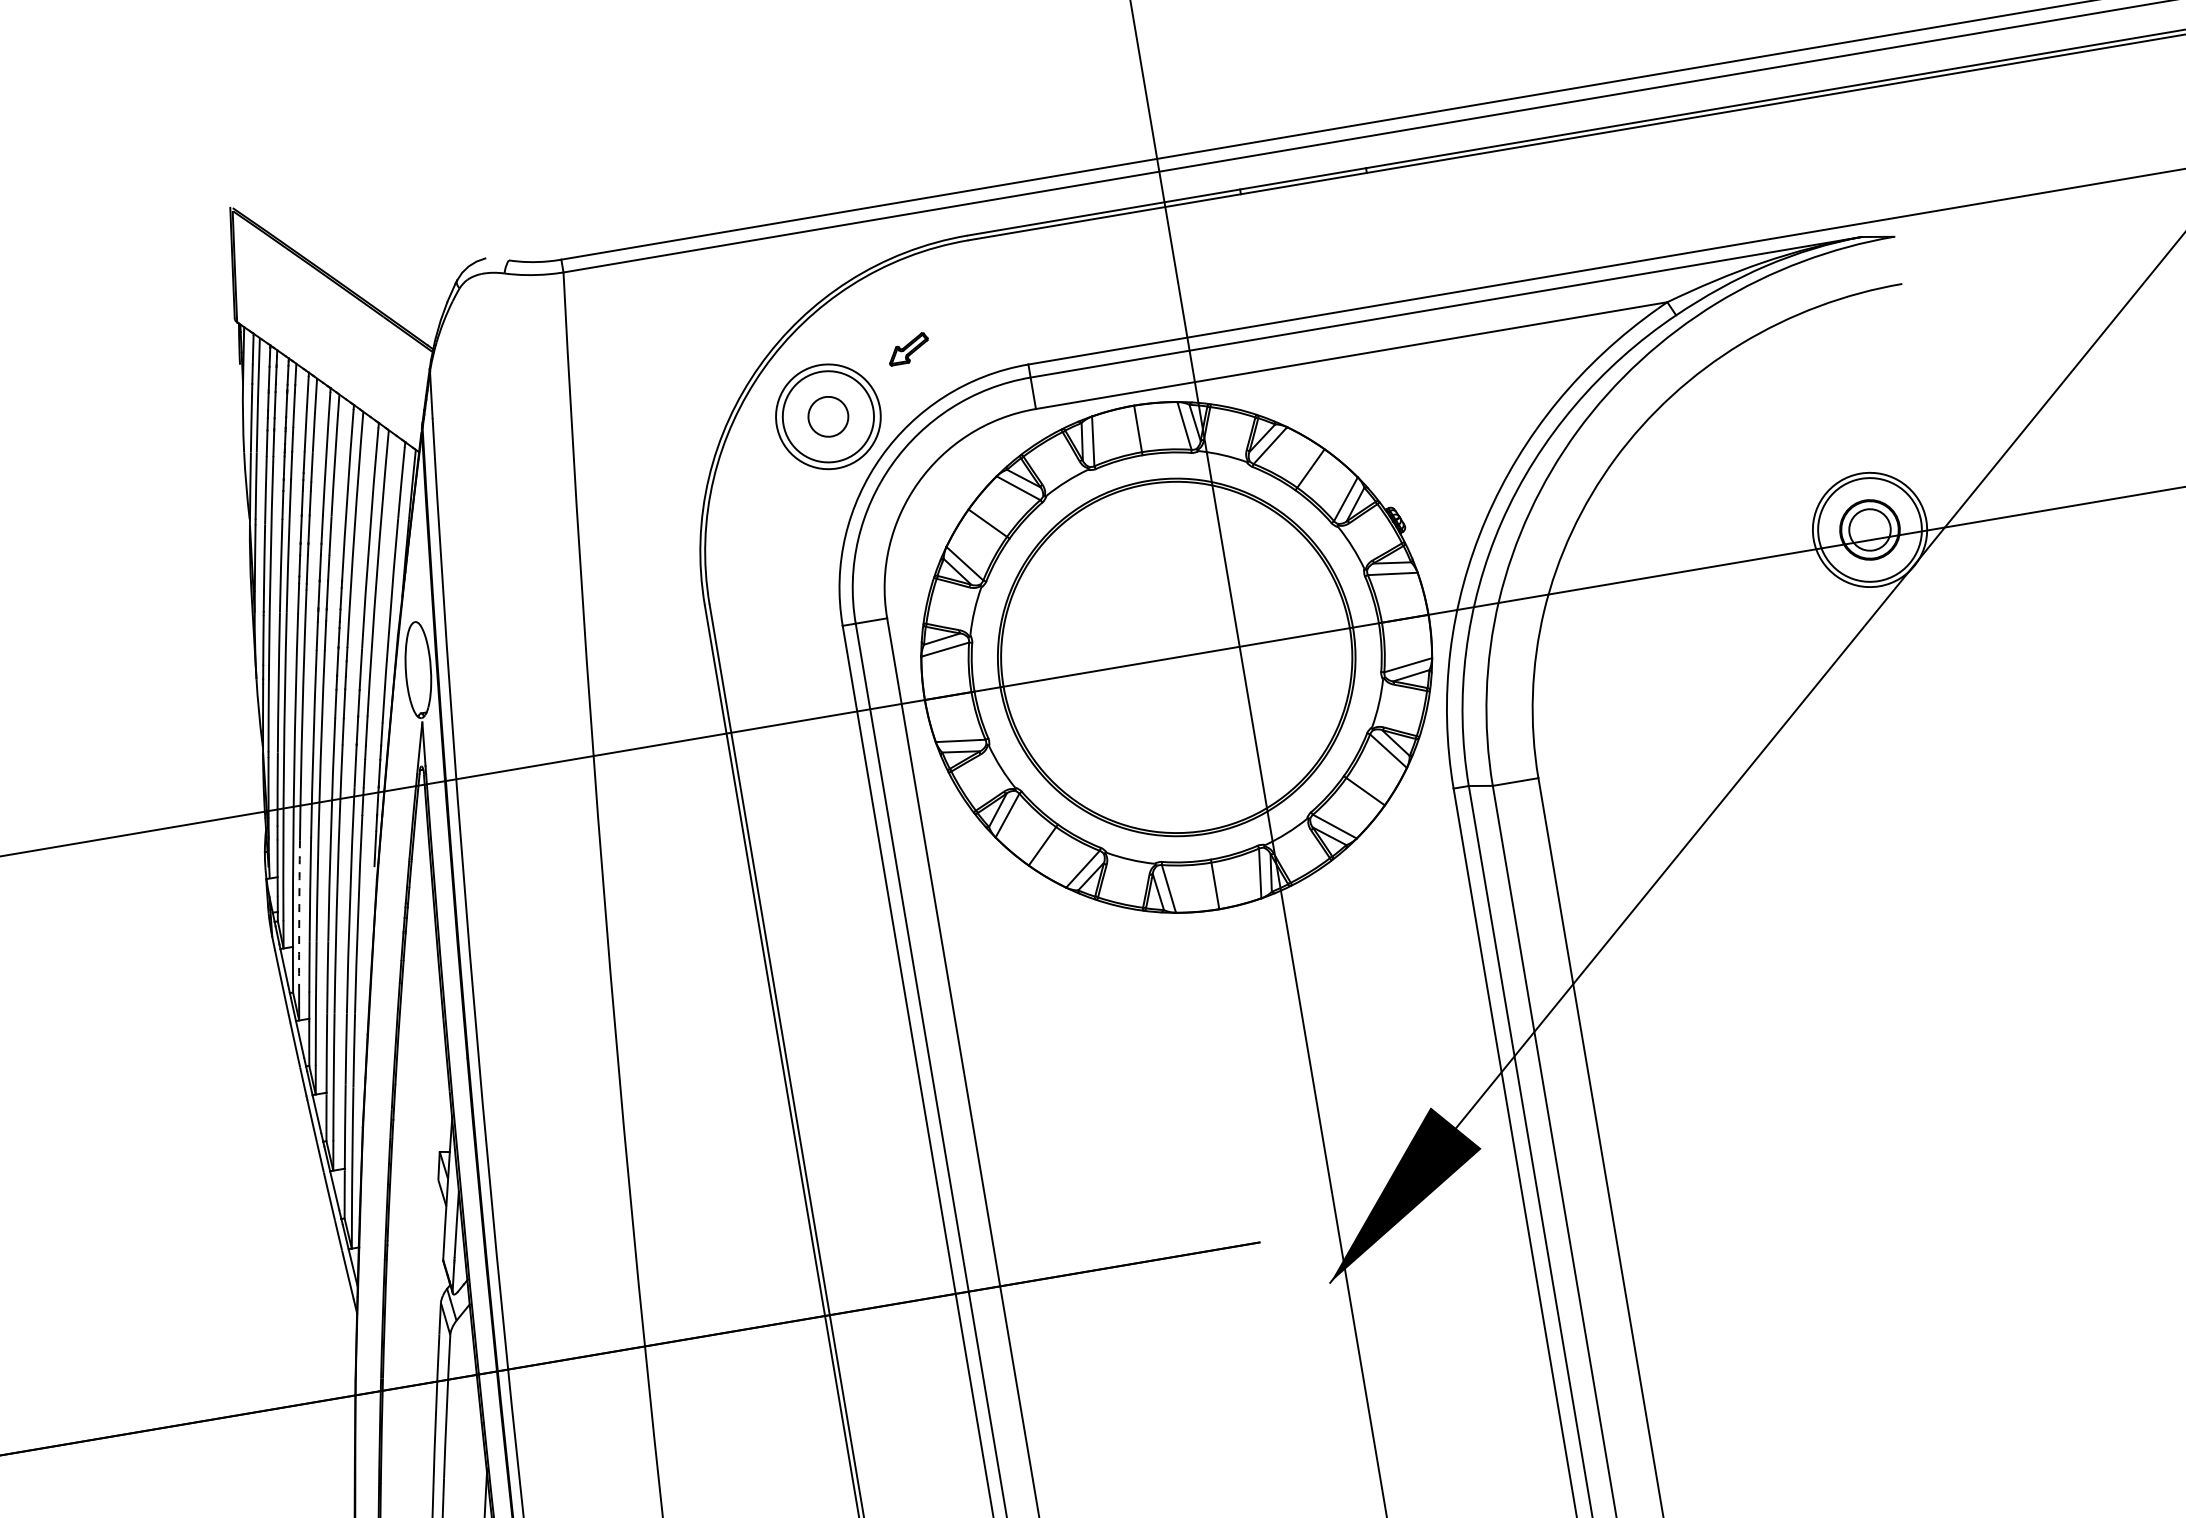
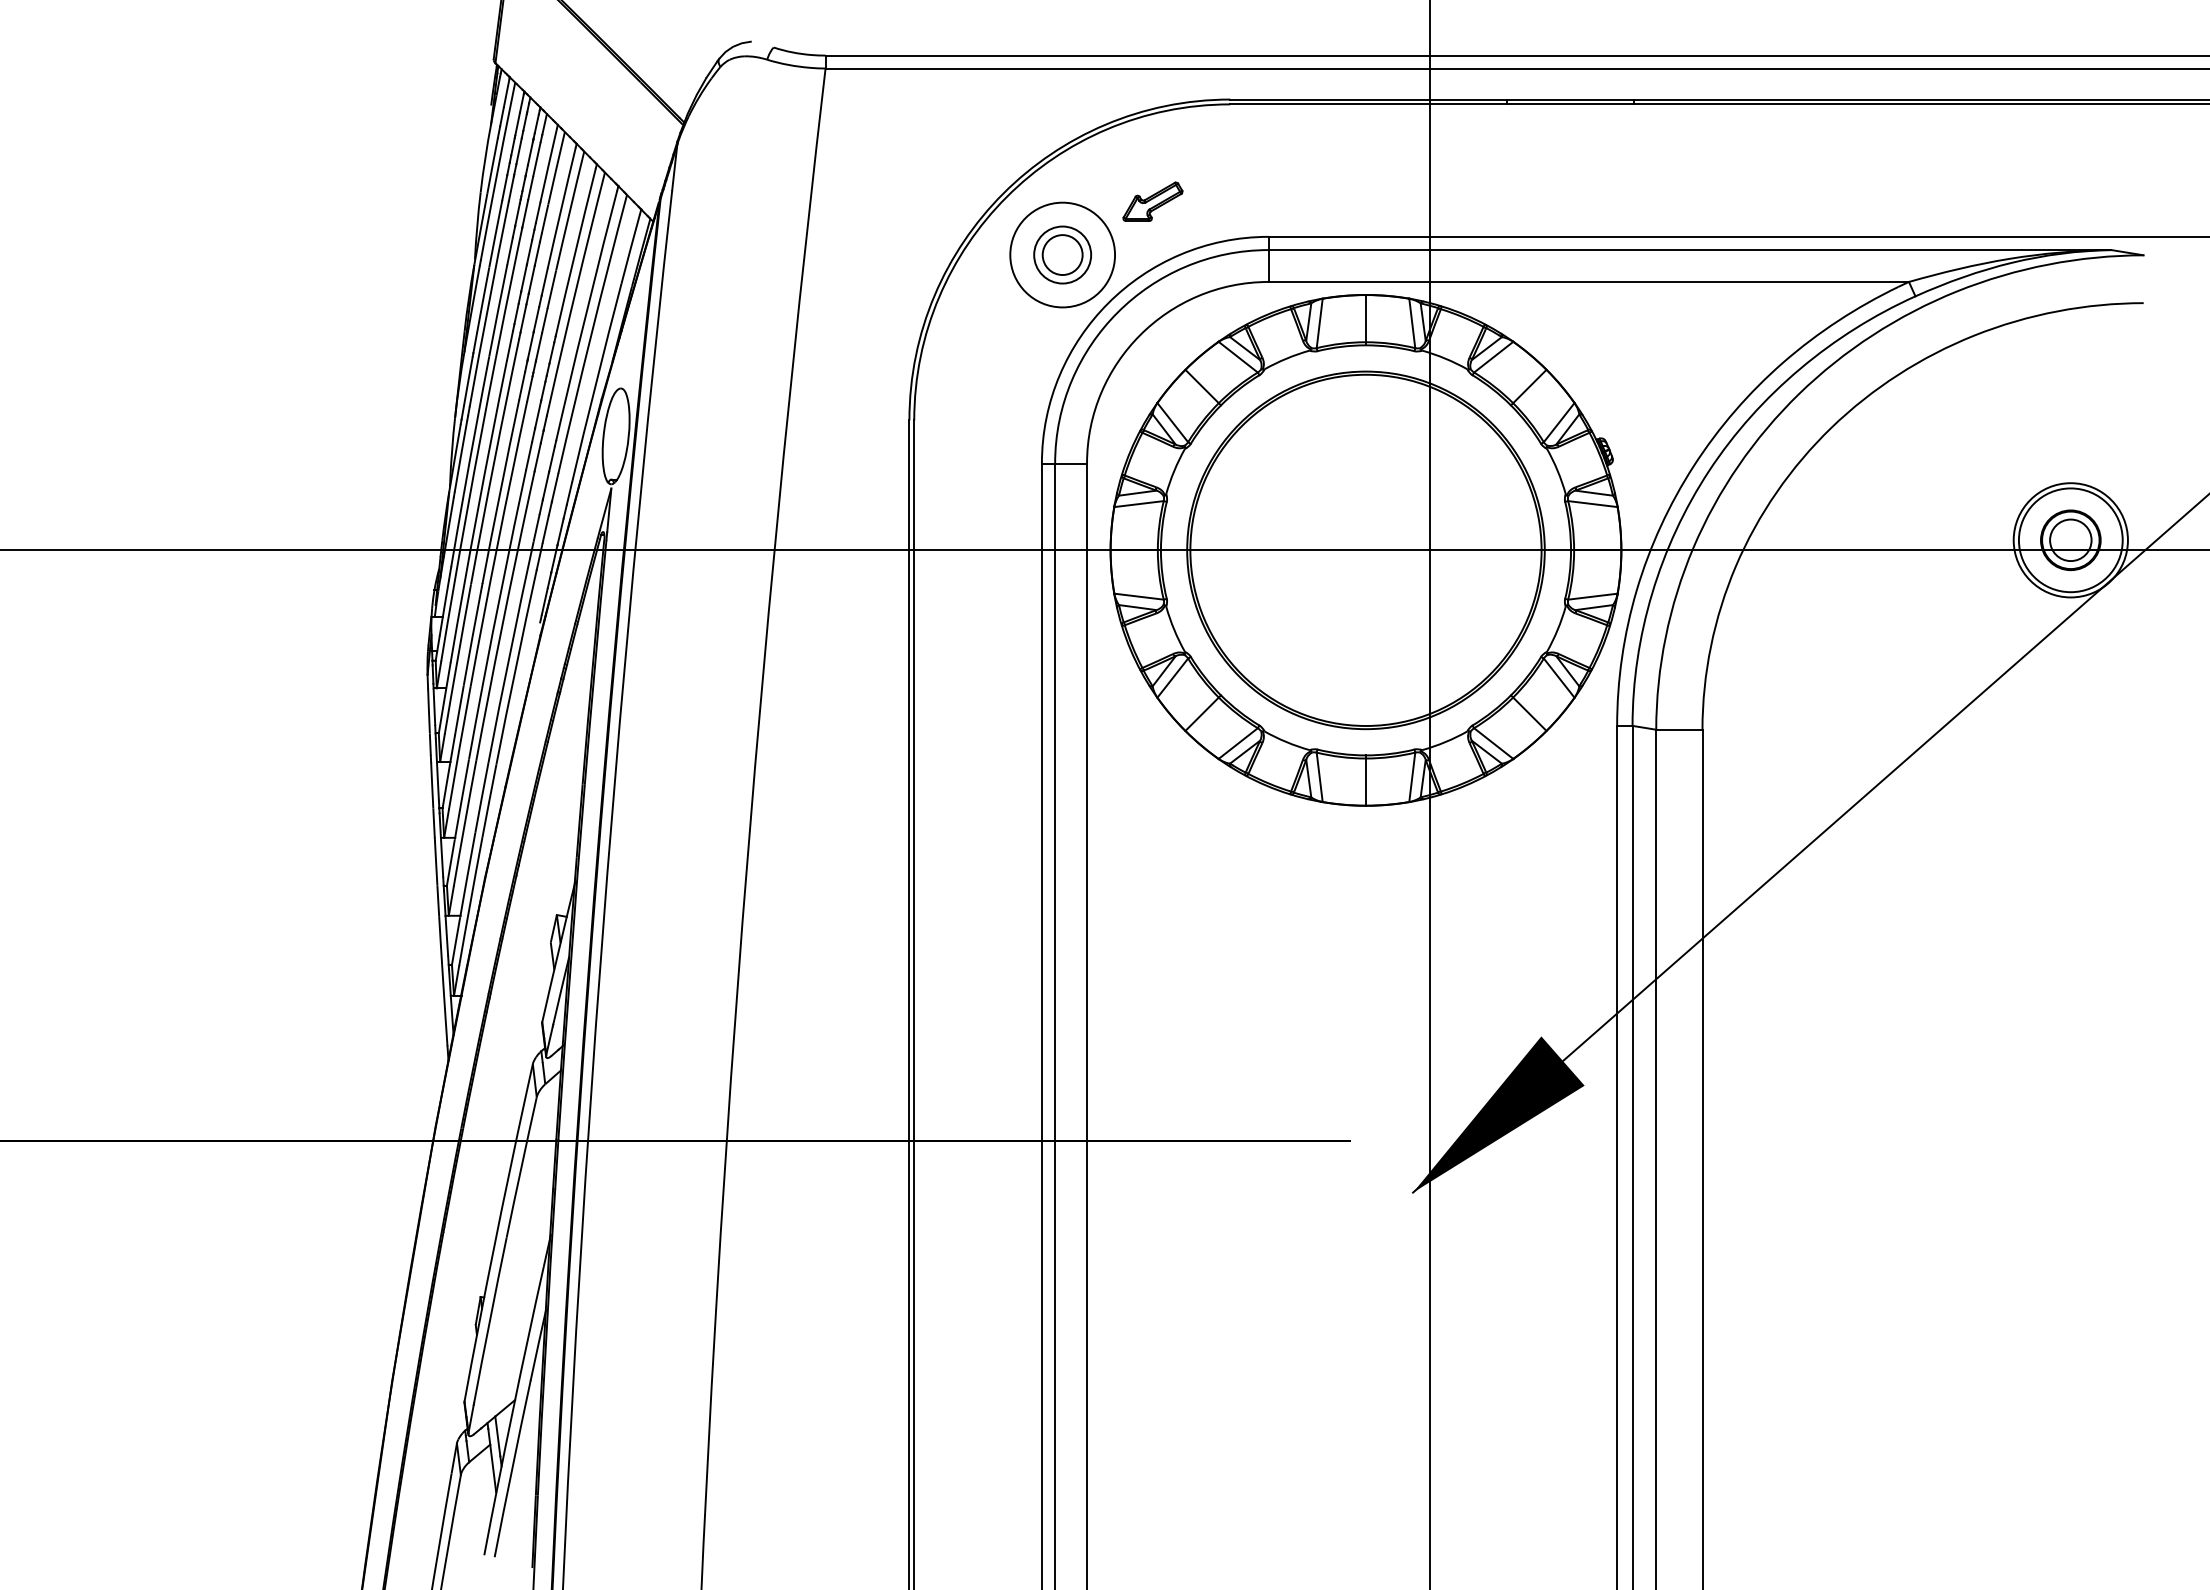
part: (908, 349) -> (1152, 201), size x1.43
circle: (828, 416) -> (1062, 254), size x0.62
arc: (299, 916) -> (457, 659), dashed -> solid

